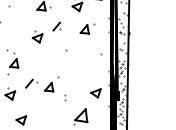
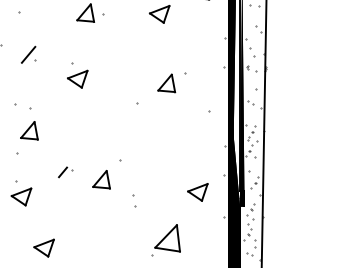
part: (56, 26) -> (28, 54), moved
part: (87, 28) -> (172, 81), moved
part: (31, 83) -> (65, 172), size x0.6

